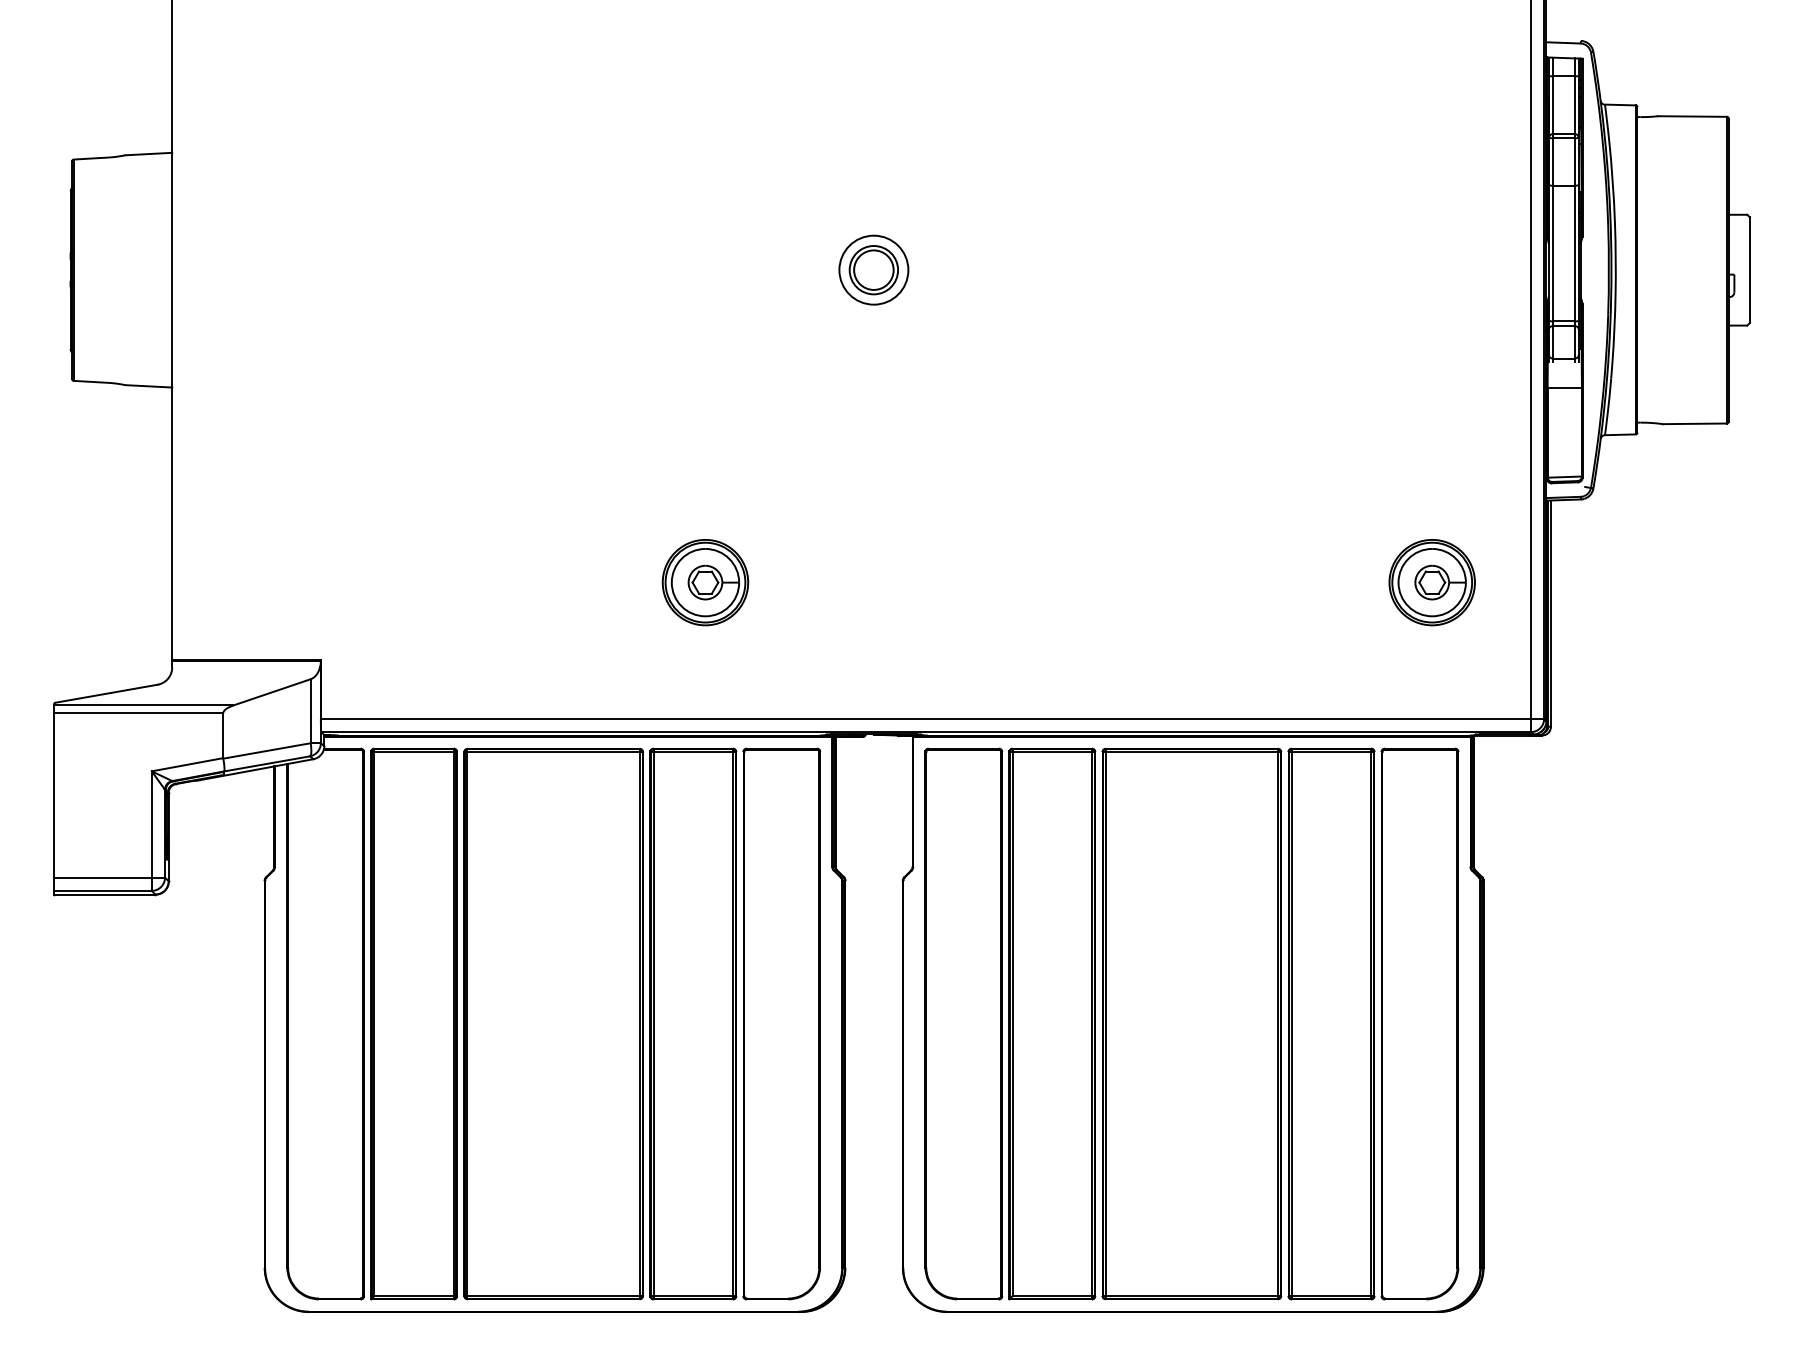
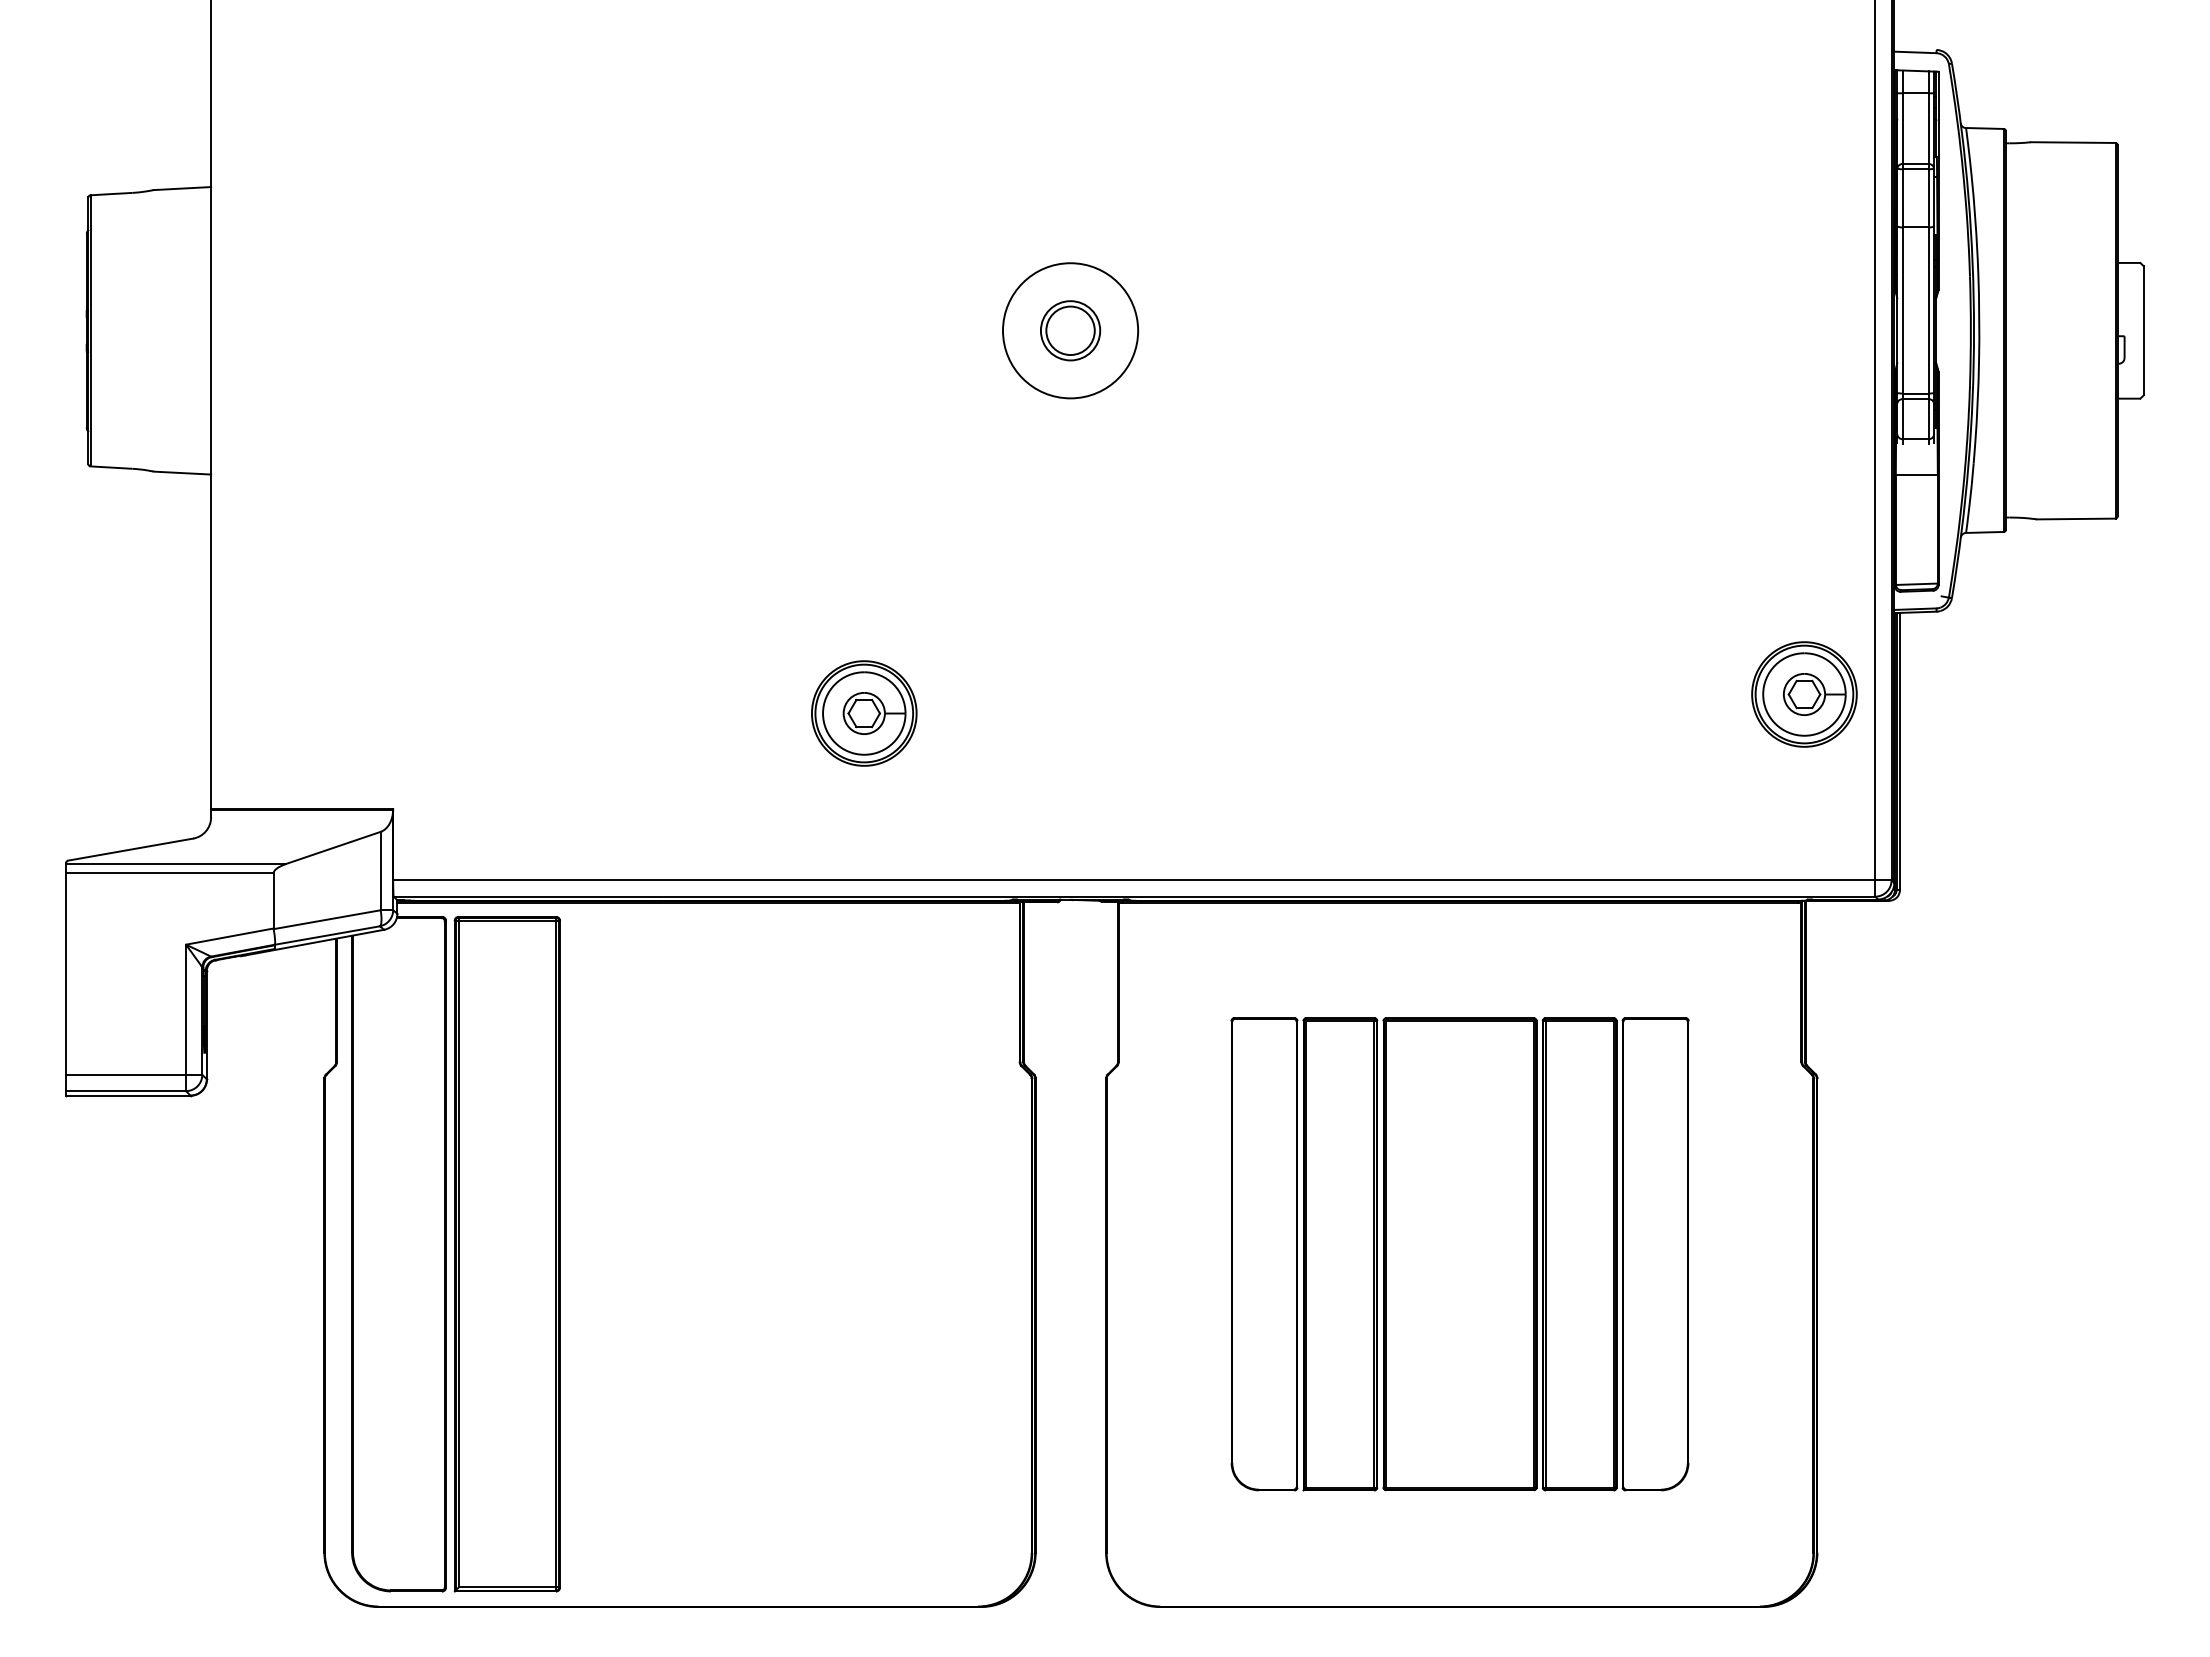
circle: (873, 269) -> (1070, 330), size x1.6
part: (1432, 582) -> (1804, 694), moved
part: (641, 1024) -> (786, 1254), removed
part: (1191, 1024) -> (1459, 1254), size x0.7

